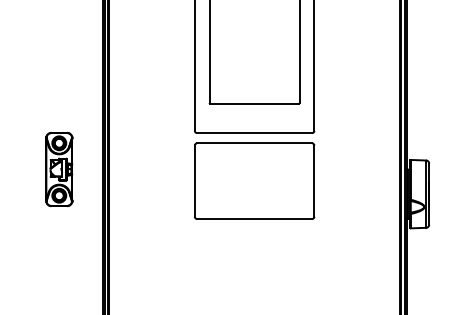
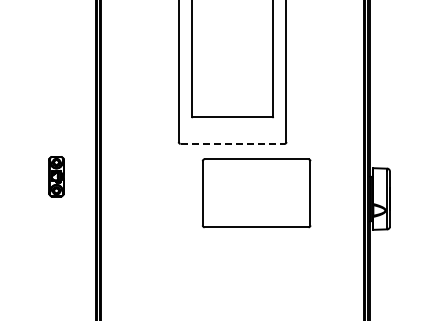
line: (254, 132) -> (232, 143), solid -> dashed
part: (59, 169) -> (56, 176), size x0.6
part: (254, 181) -> (256, 193), moved

